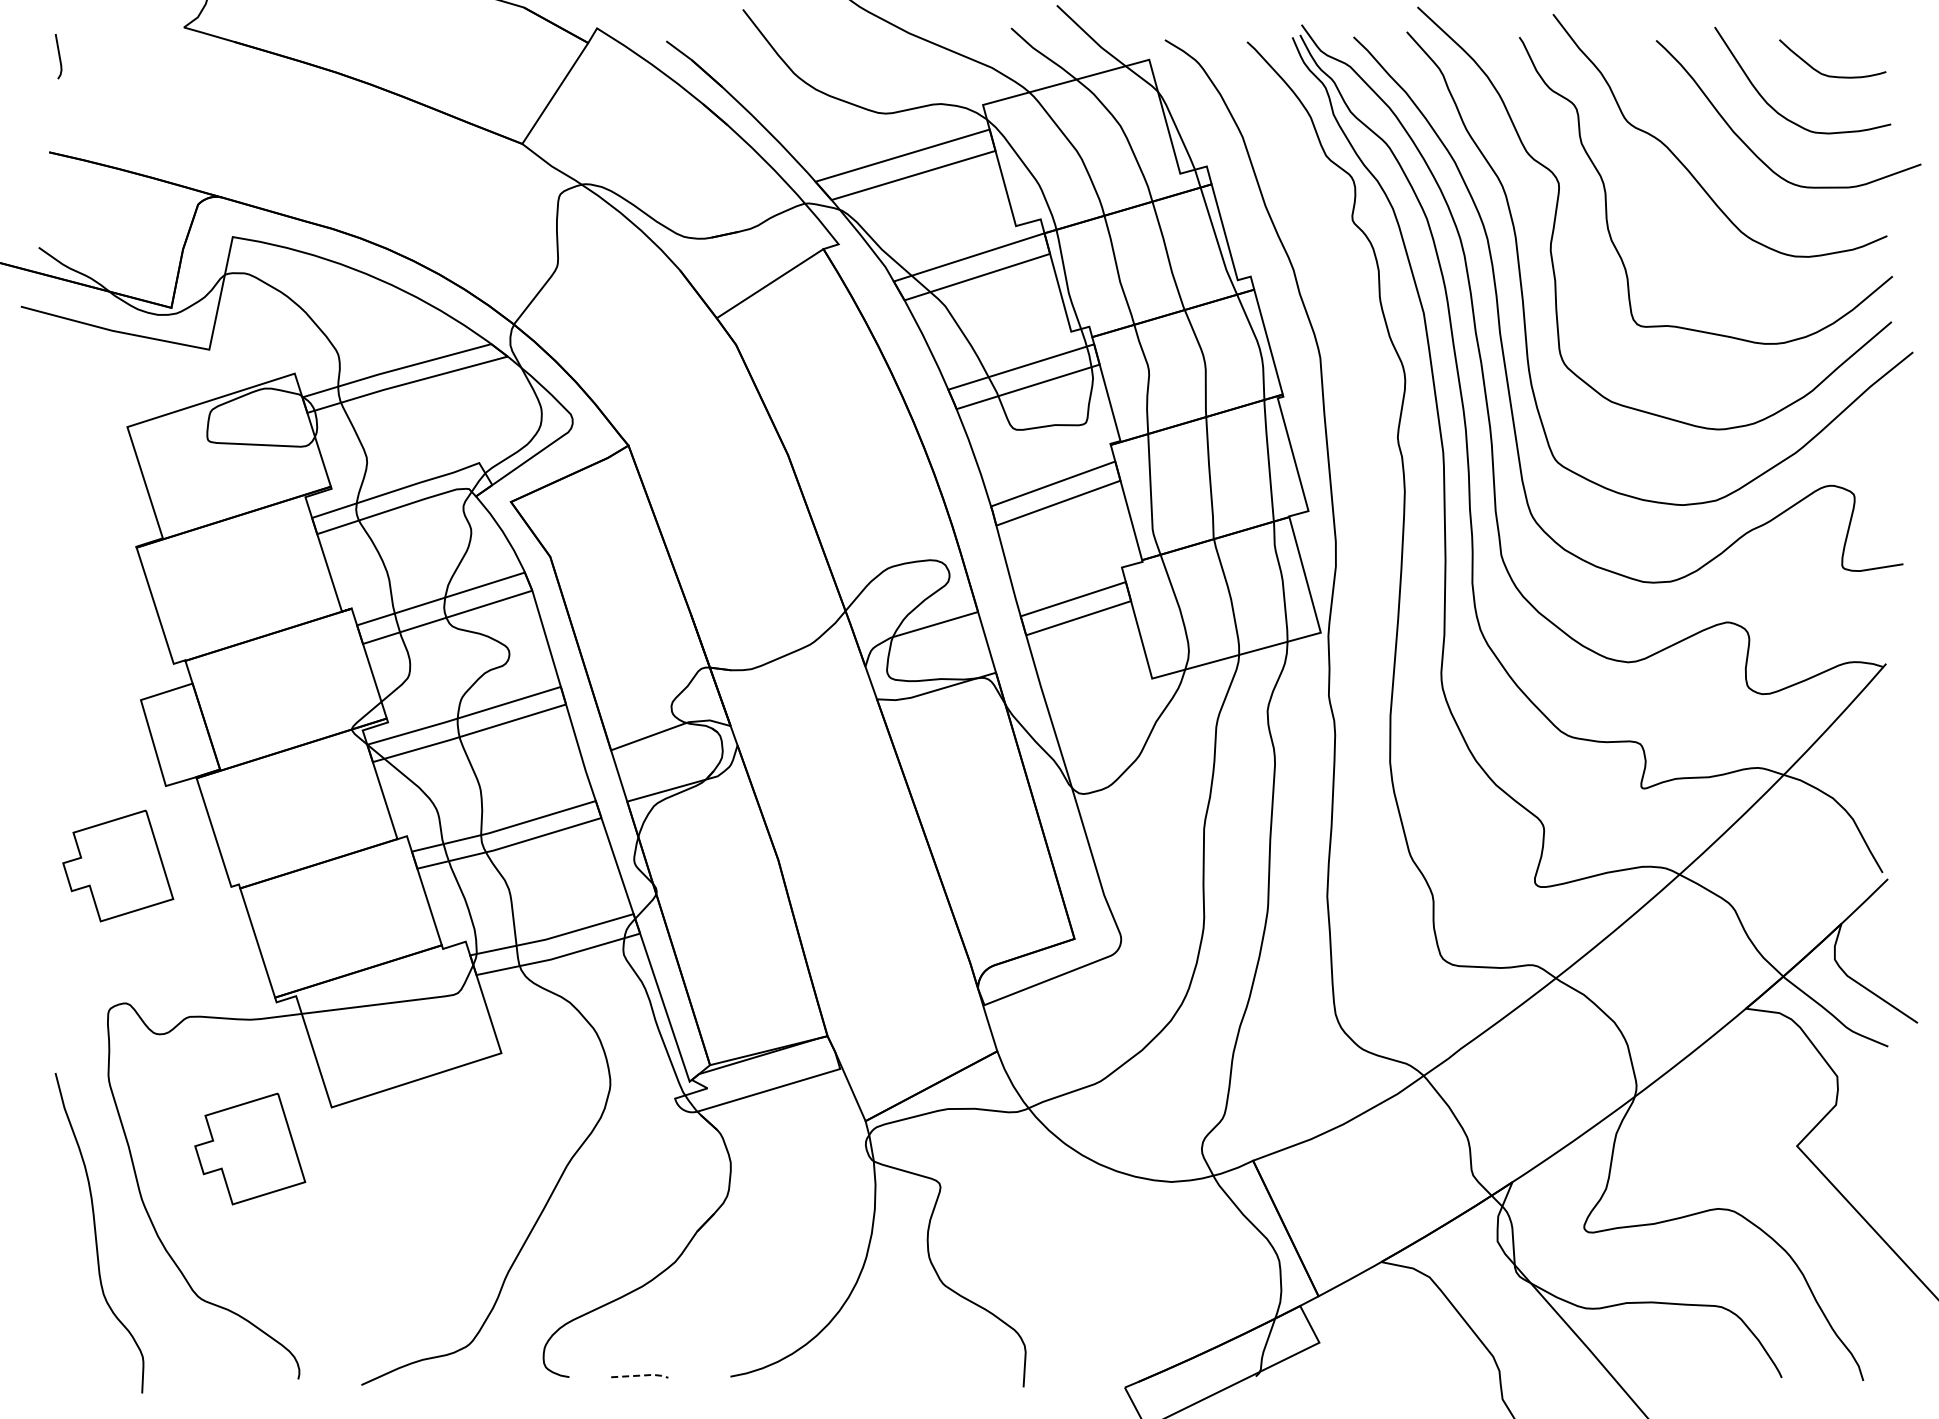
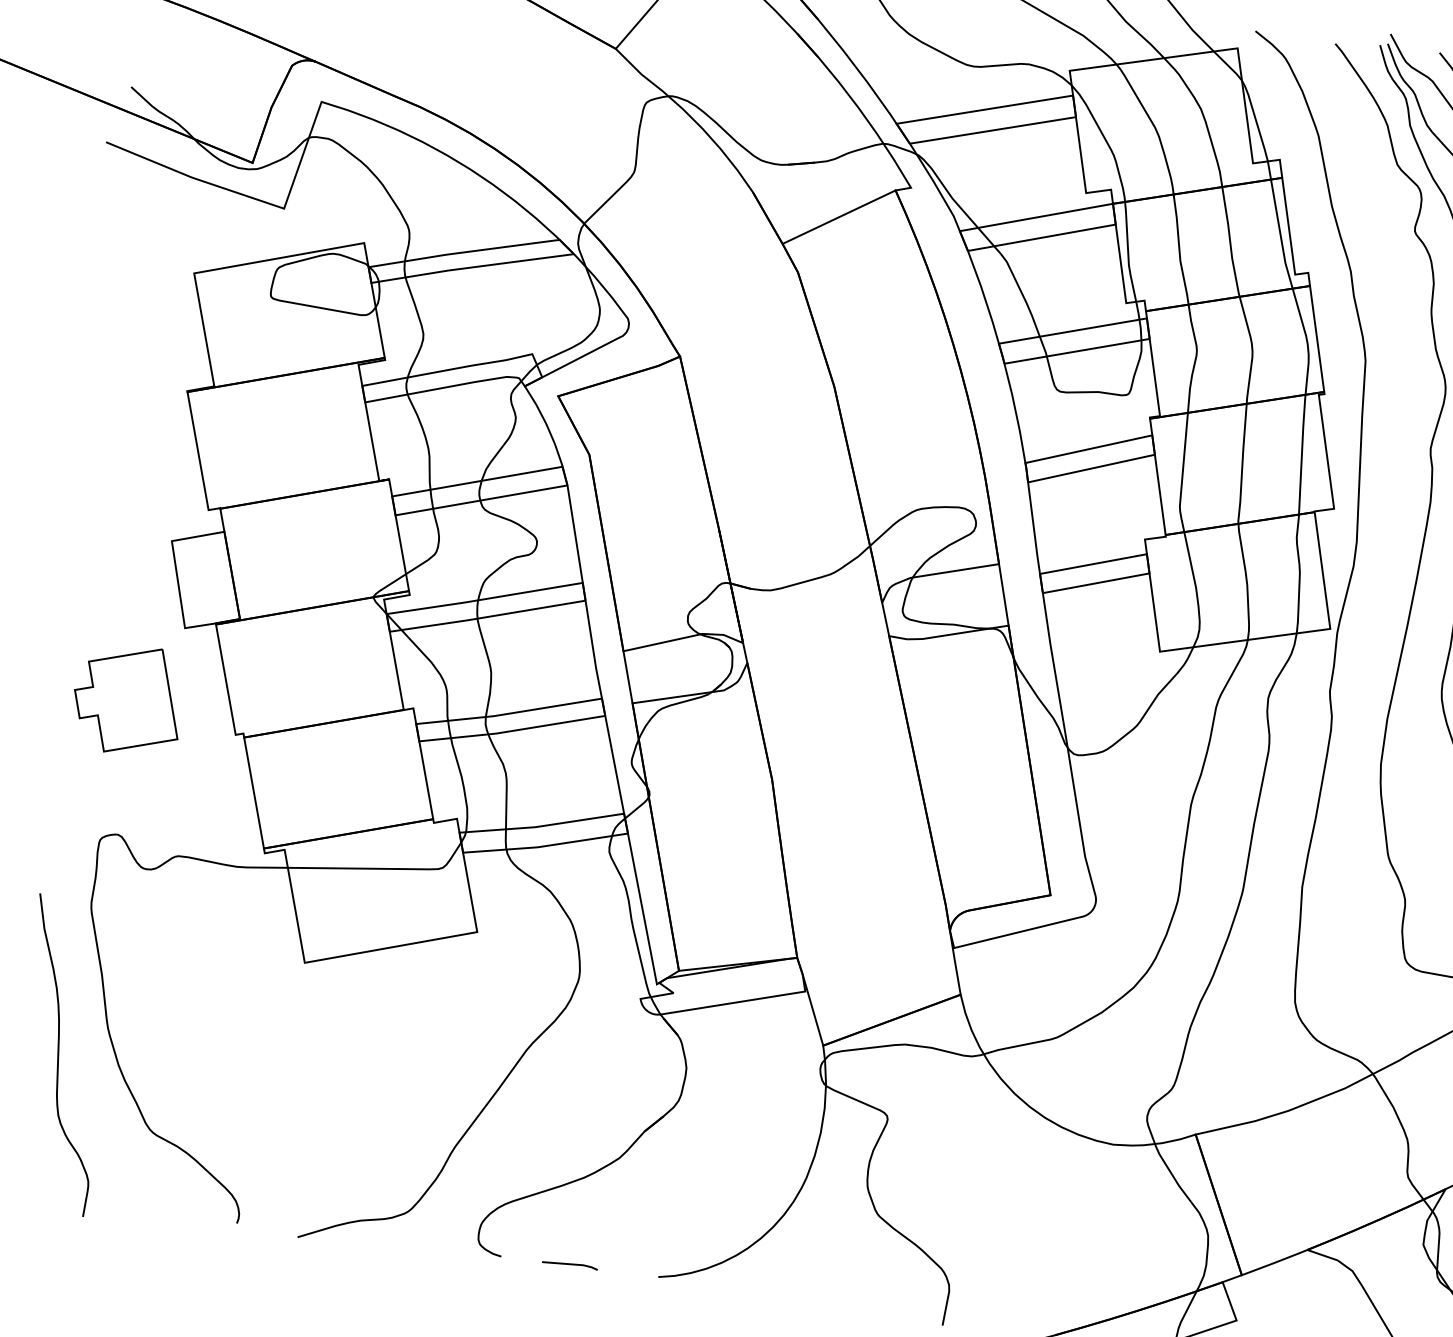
part: (250, 1148) -> (220, 992), removed
line: (641, 1375) -> (571, 1264), dashed -> solid

